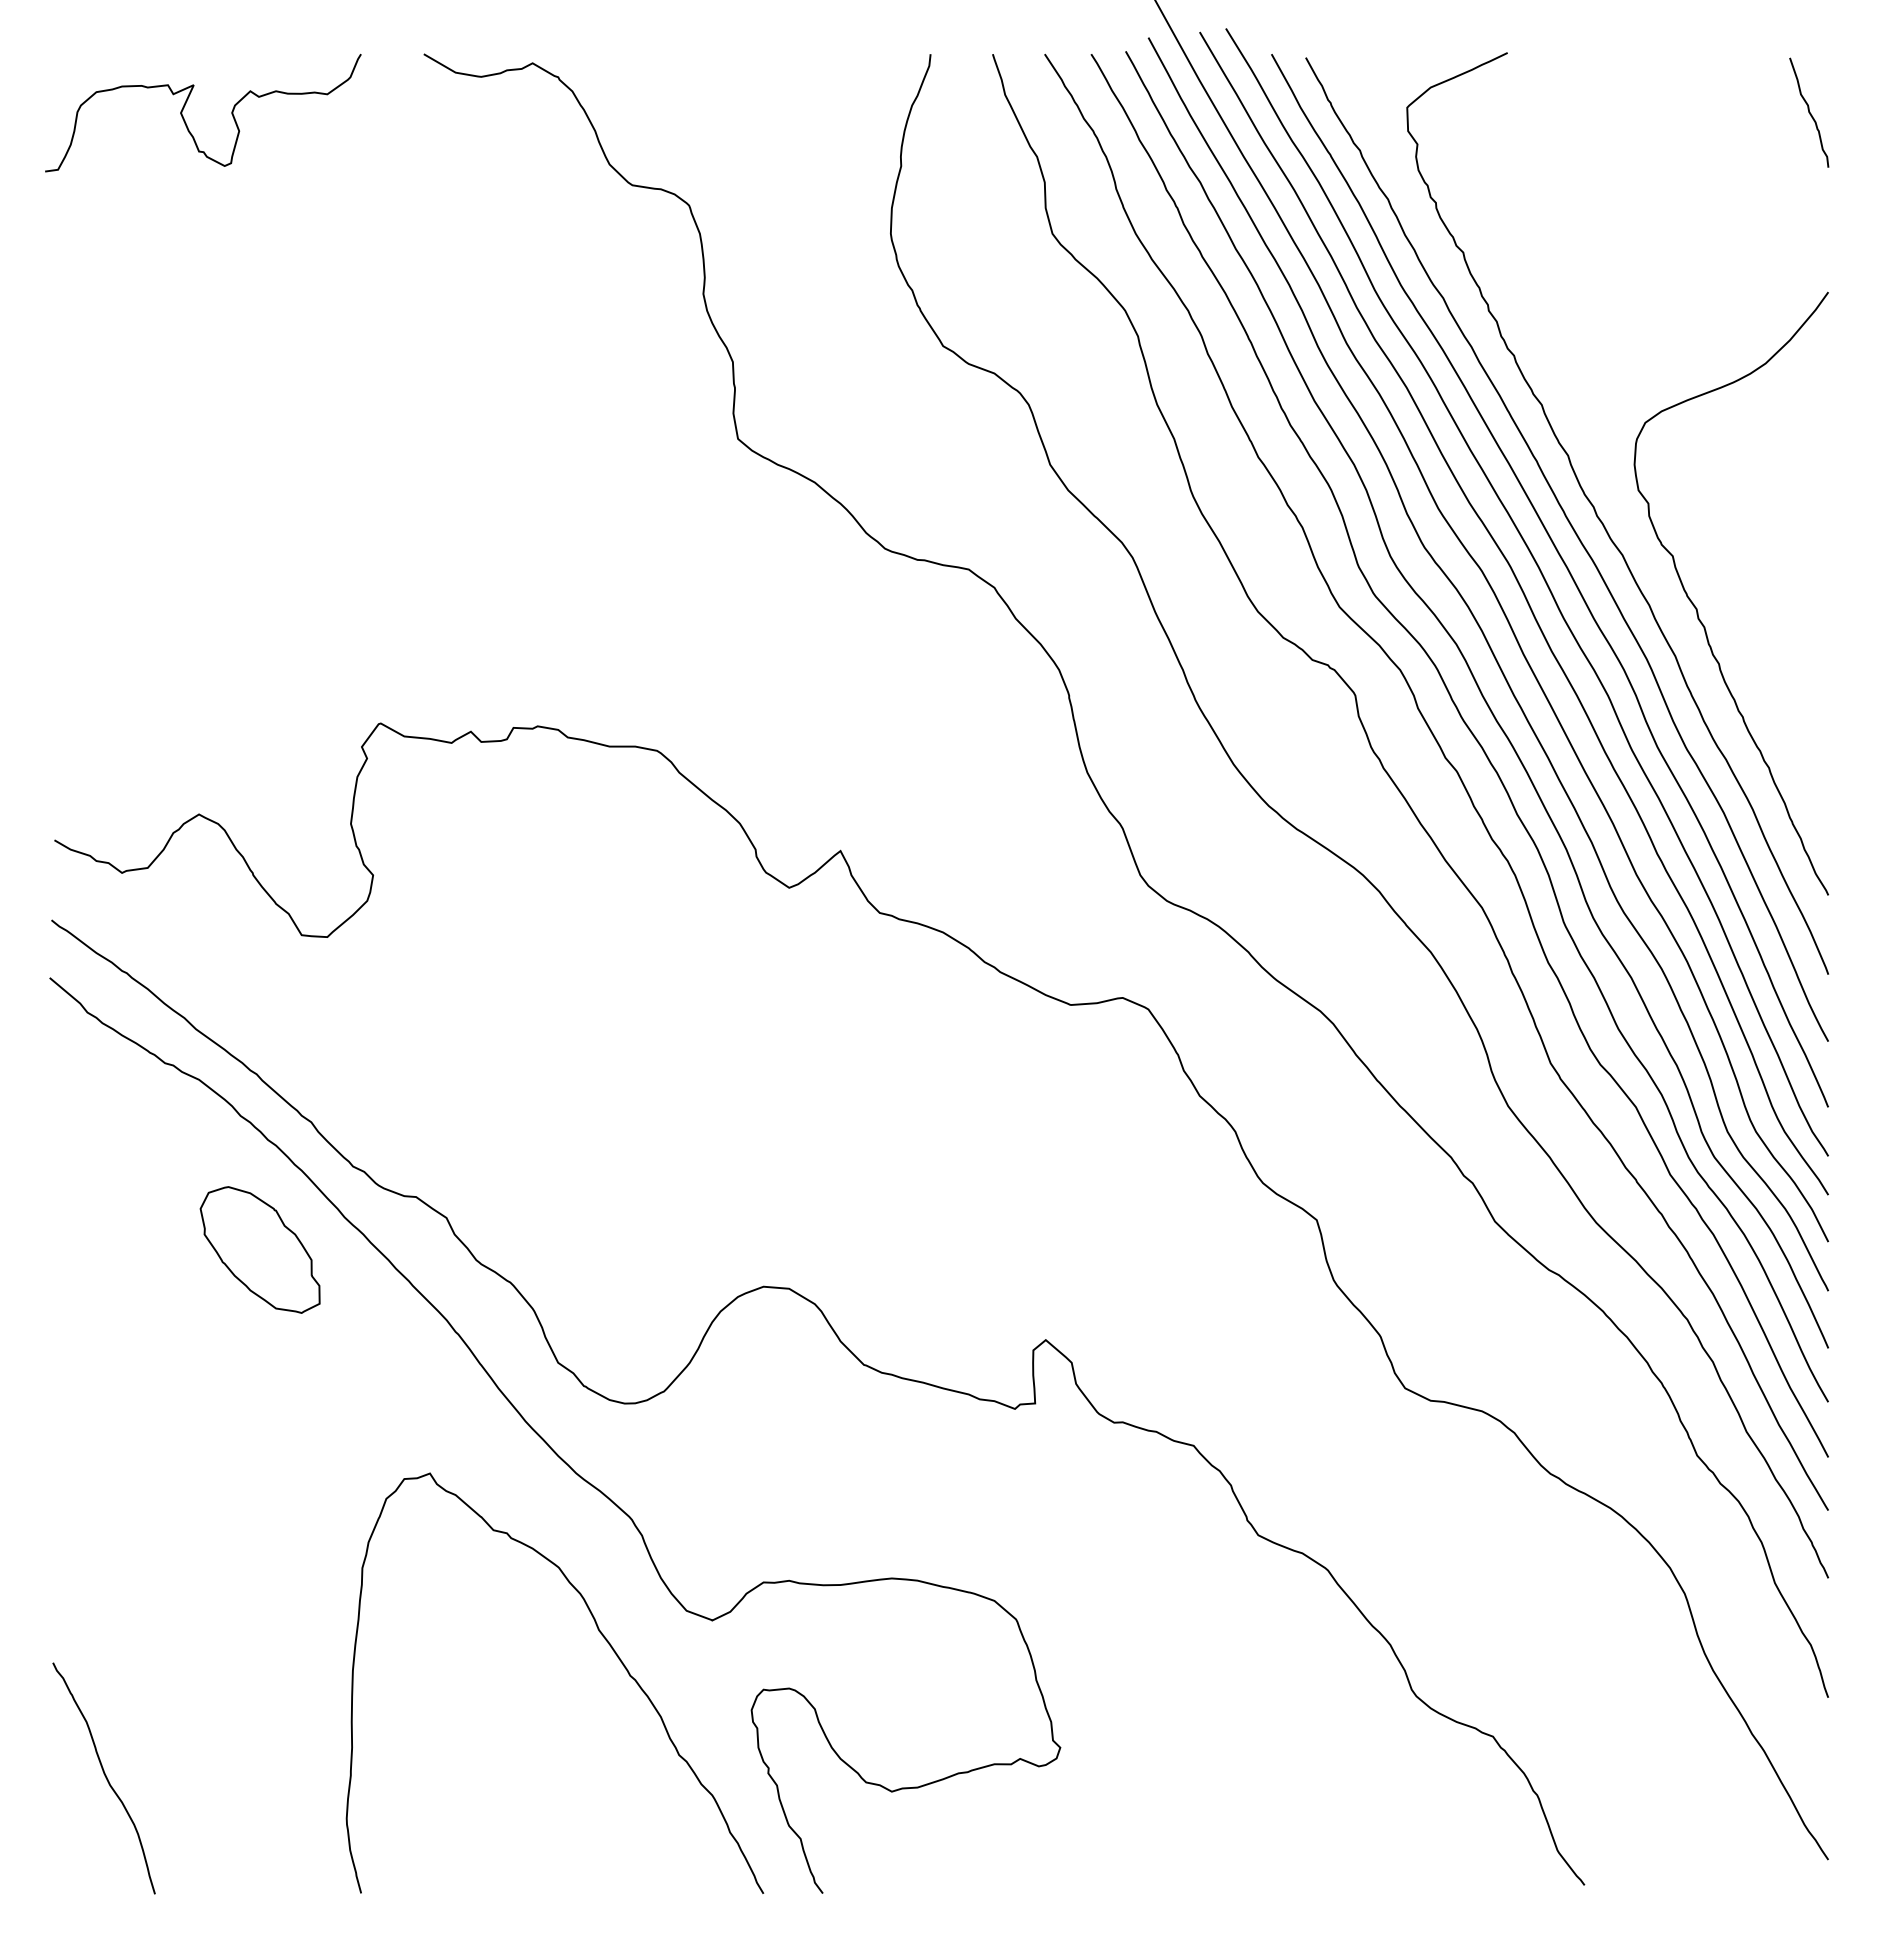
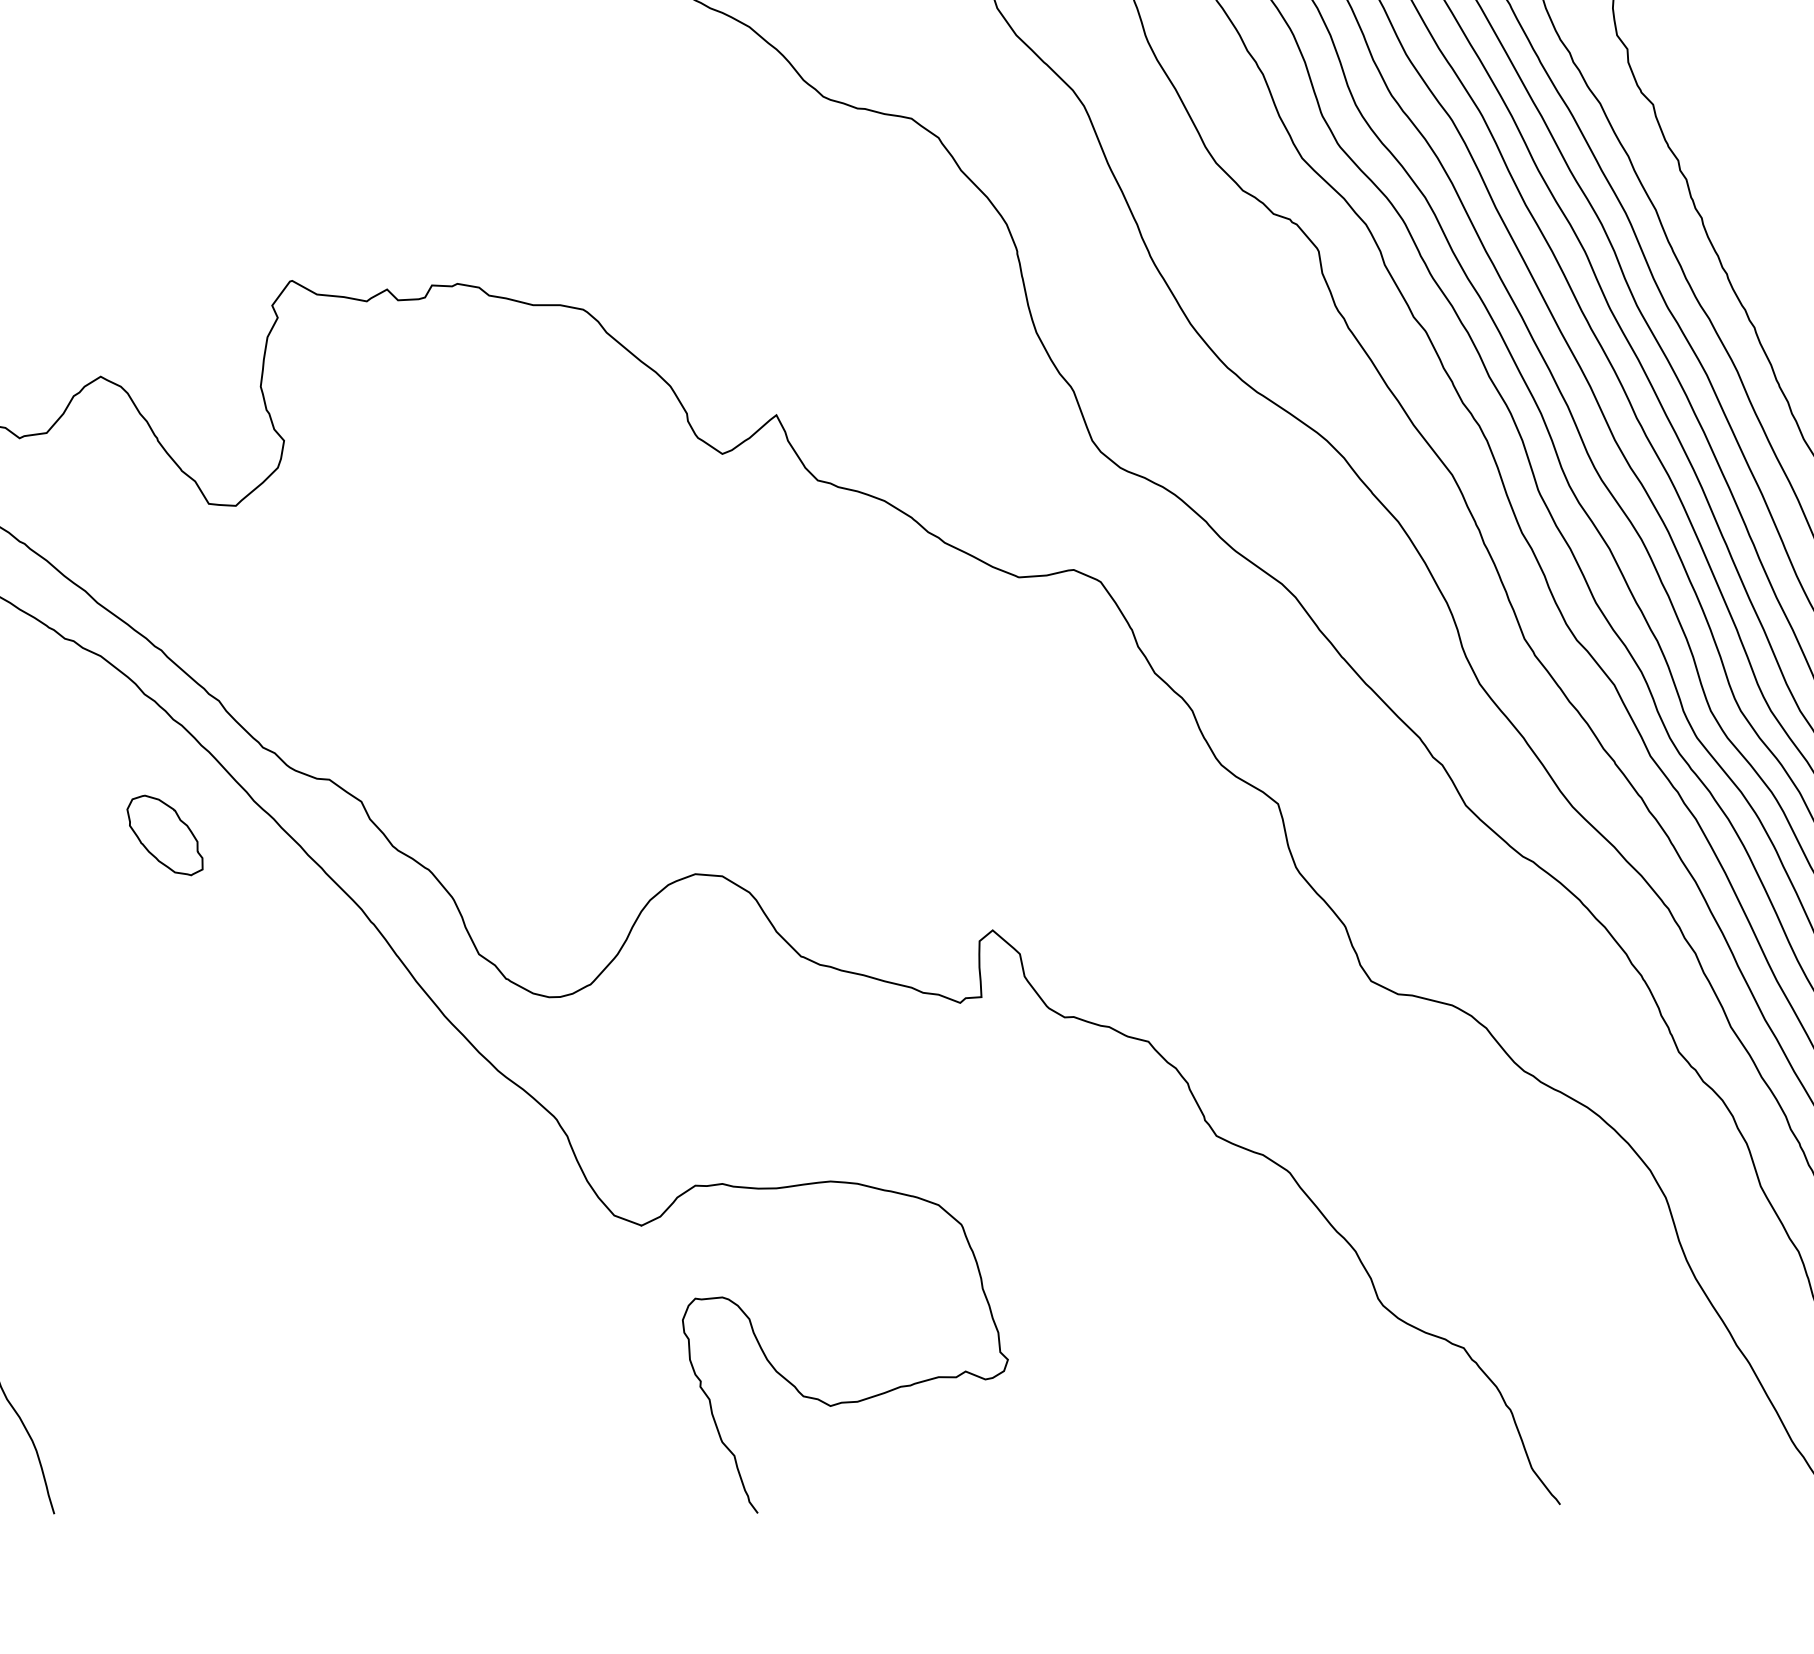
part: (259, 1249) -> (164, 834), size x0.6
curve: (608, 1644) -> (532, 1251), removed

